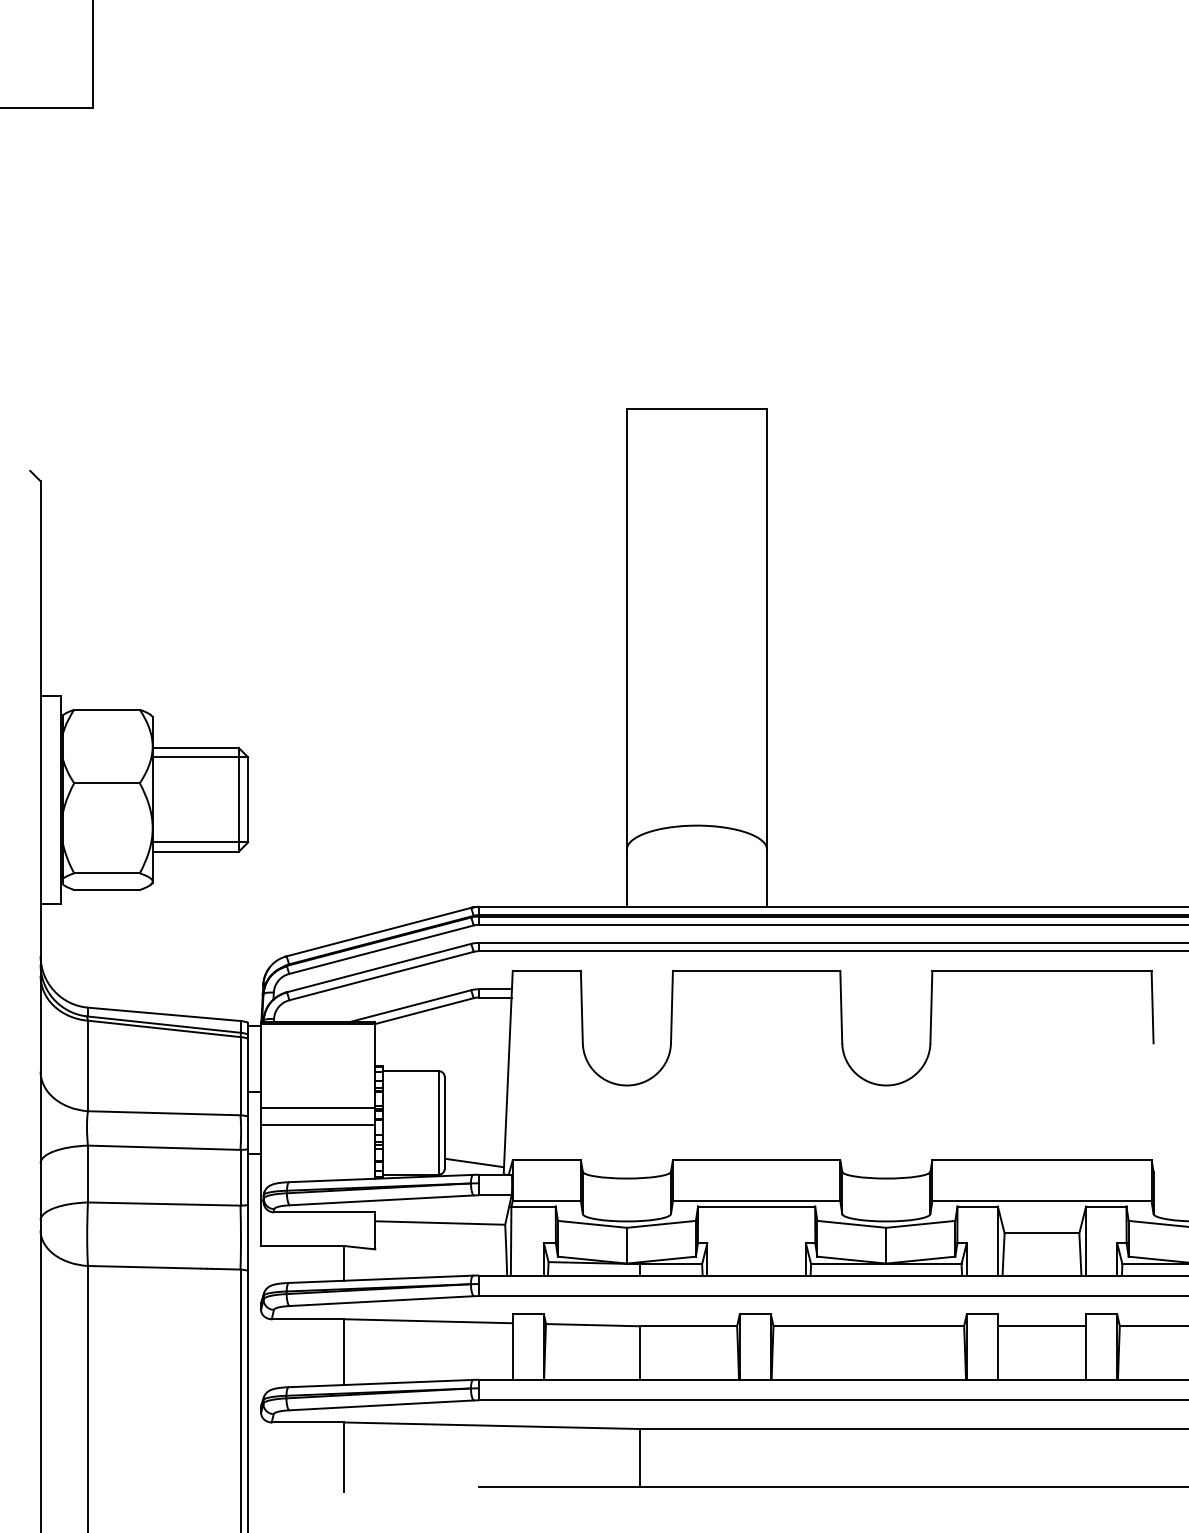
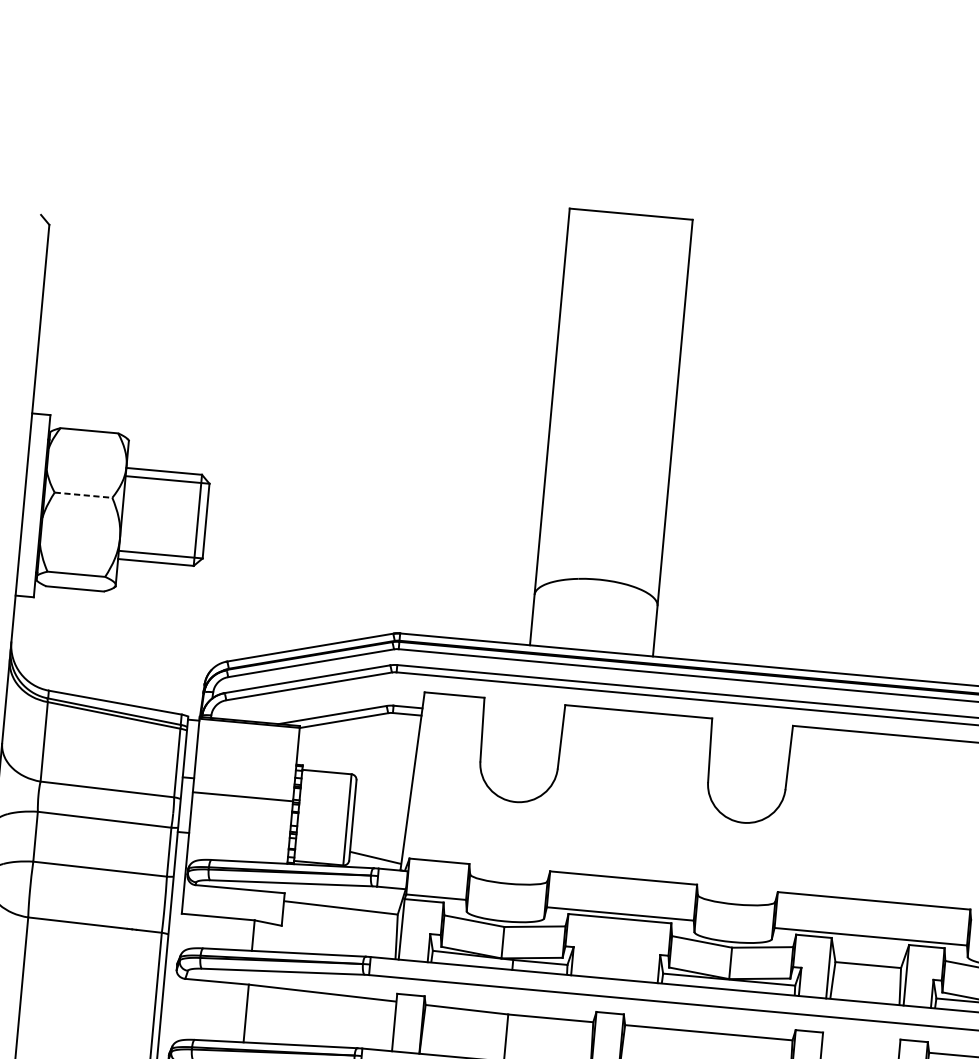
line: (107, 783) -> (83, 495), solid -> dashed
line: (318, 1124) -> (241, 811), removed
line: (1041, 1326) -> (860, 1046), removed

